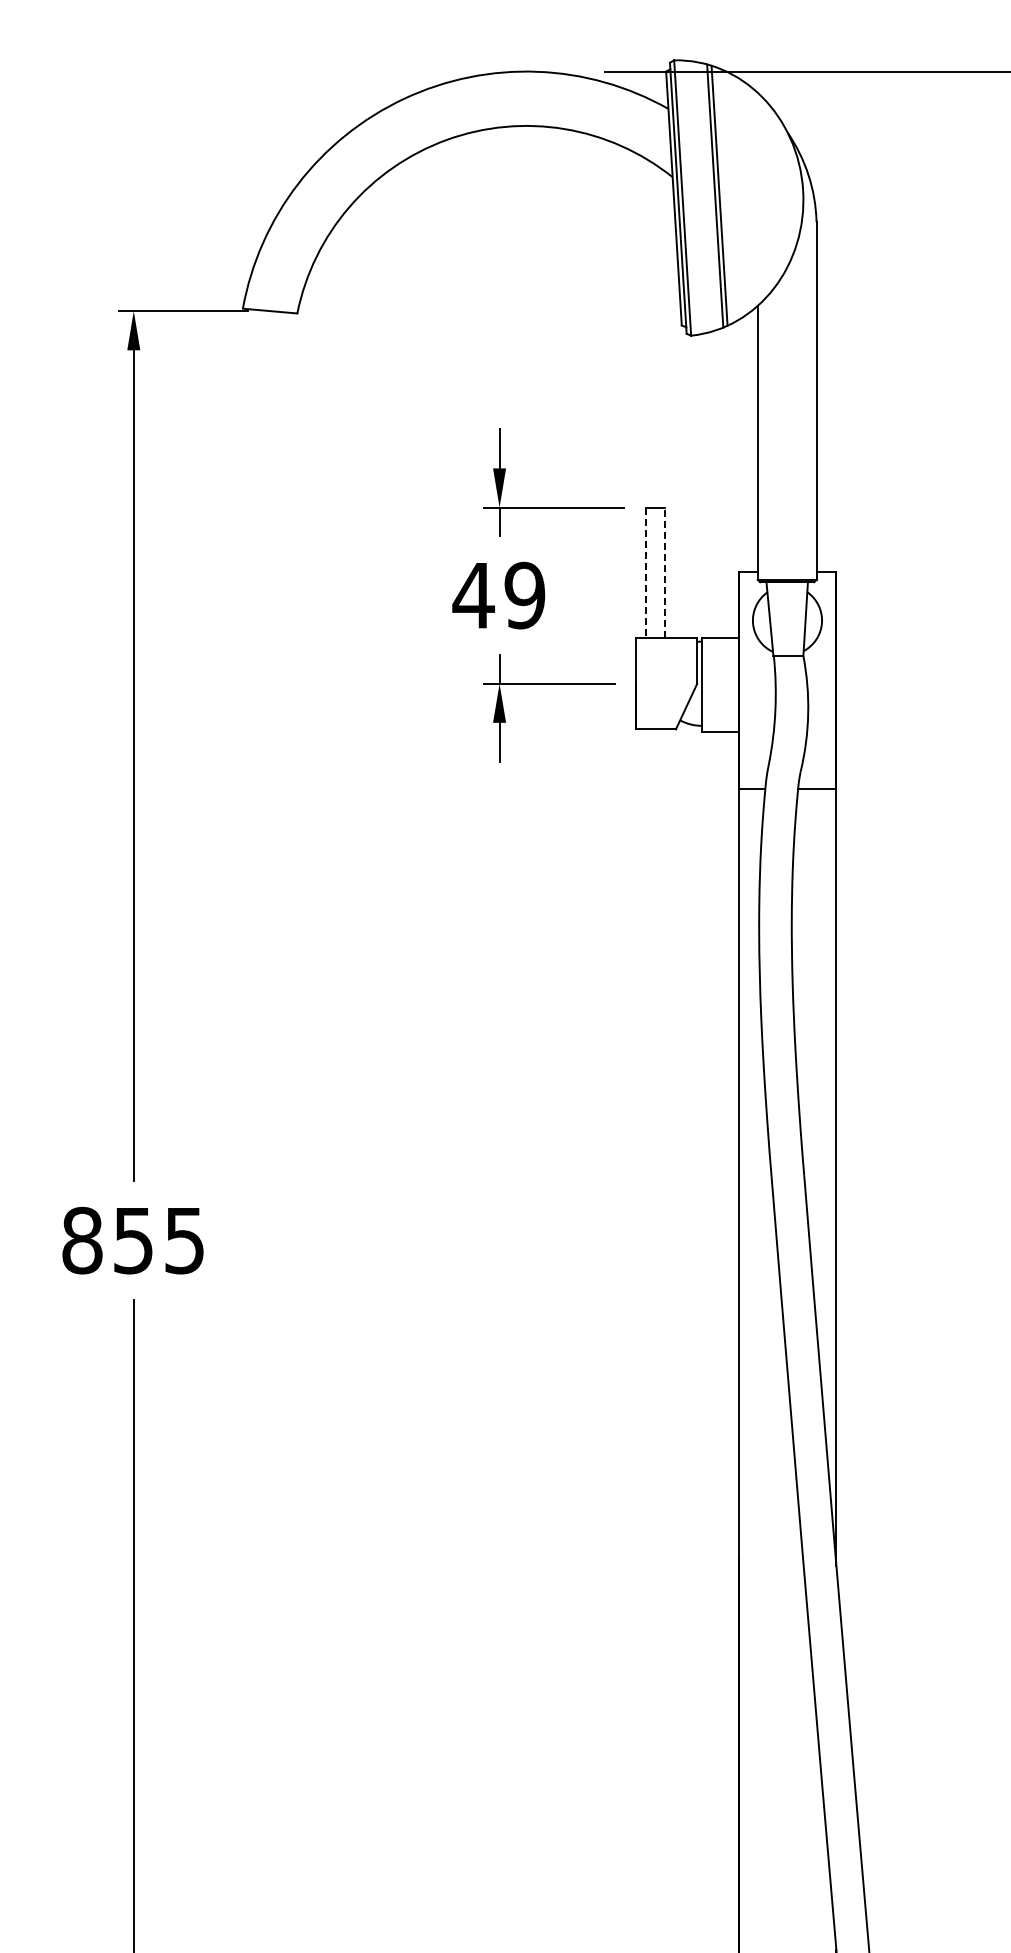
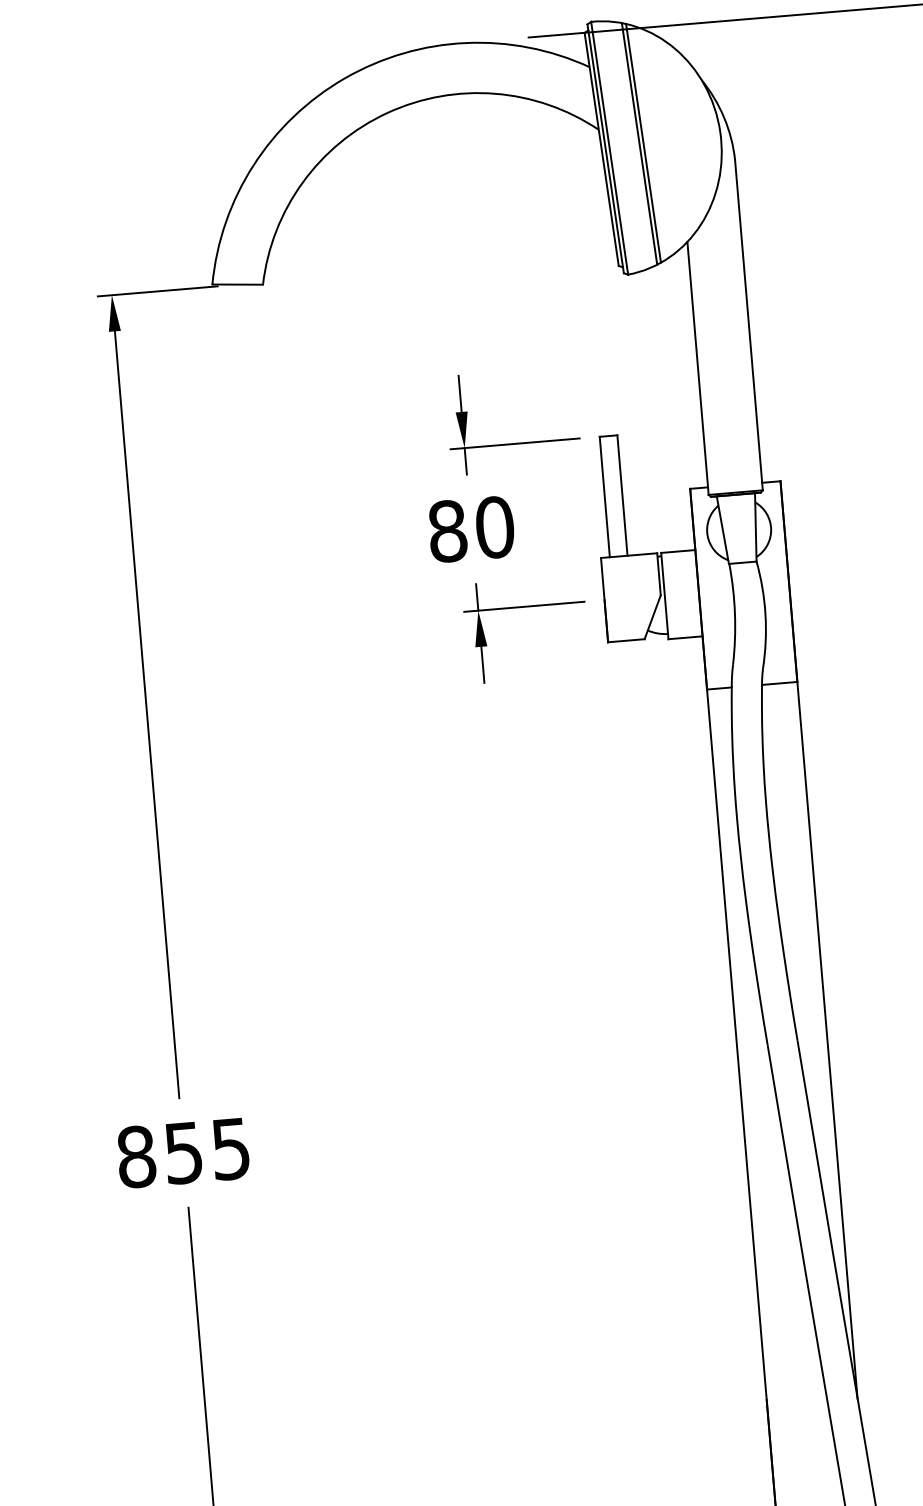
line: (665, 572) -> (622, 495), dashed -> solid
line: (645, 573) -> (604, 497), dashed -> solid
text: (498, 595) -> (470, 529), 49 -> 80

